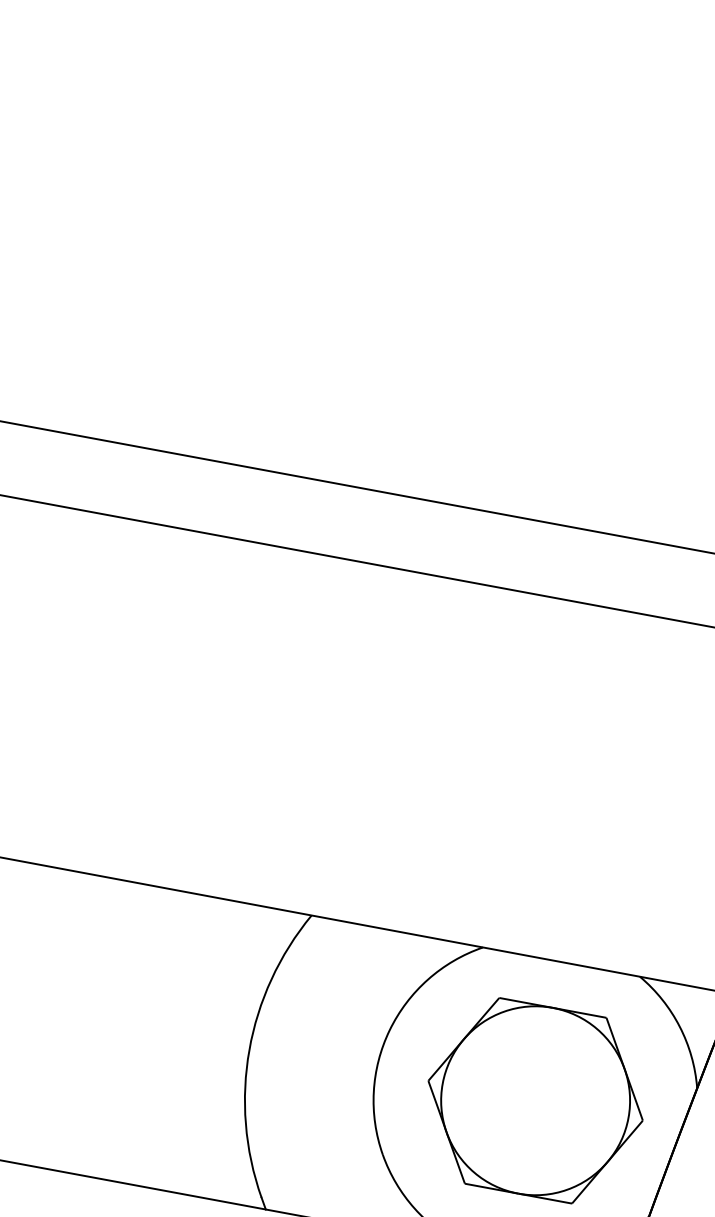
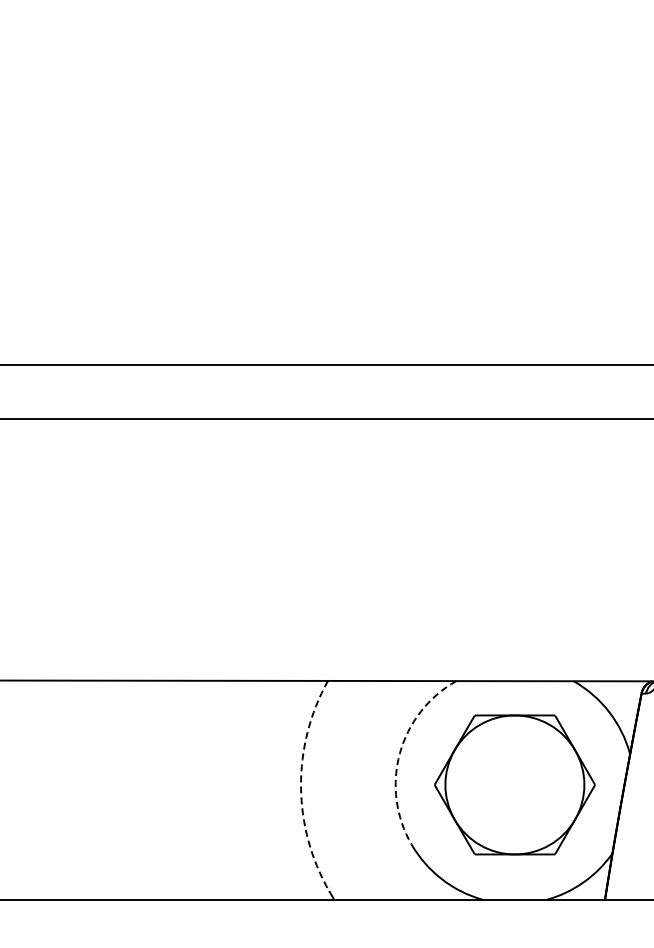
arc: (389, 1030) -> (399, 753), solid -> dashed
arc: (250, 1049) -> (301, 786), solid -> dashed

